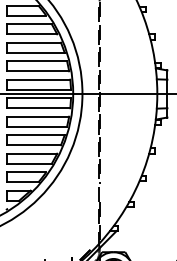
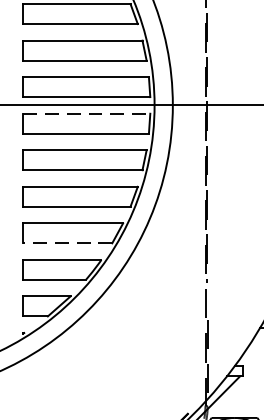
line: (39, 98) -> (87, 114), solid -> dashed
line: (29, 163) -> (68, 242), solid -> dashed

